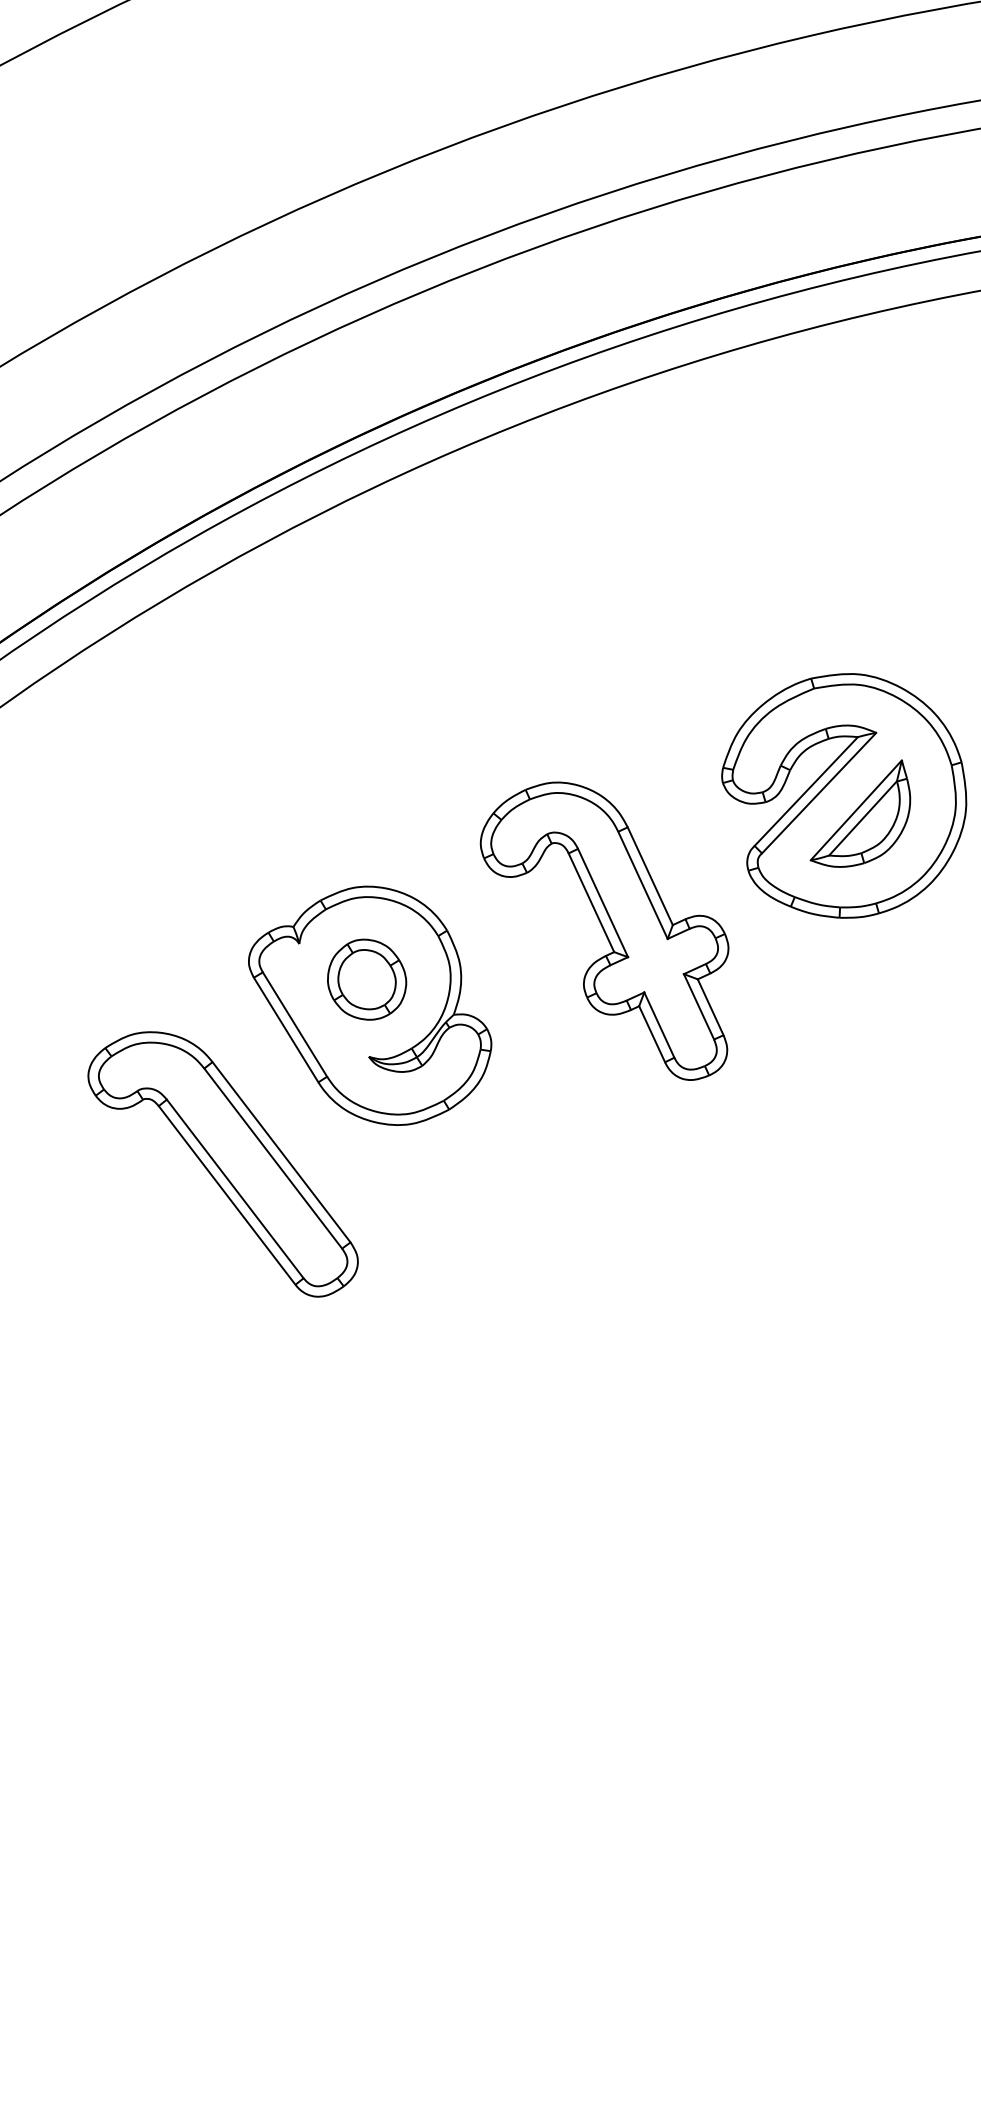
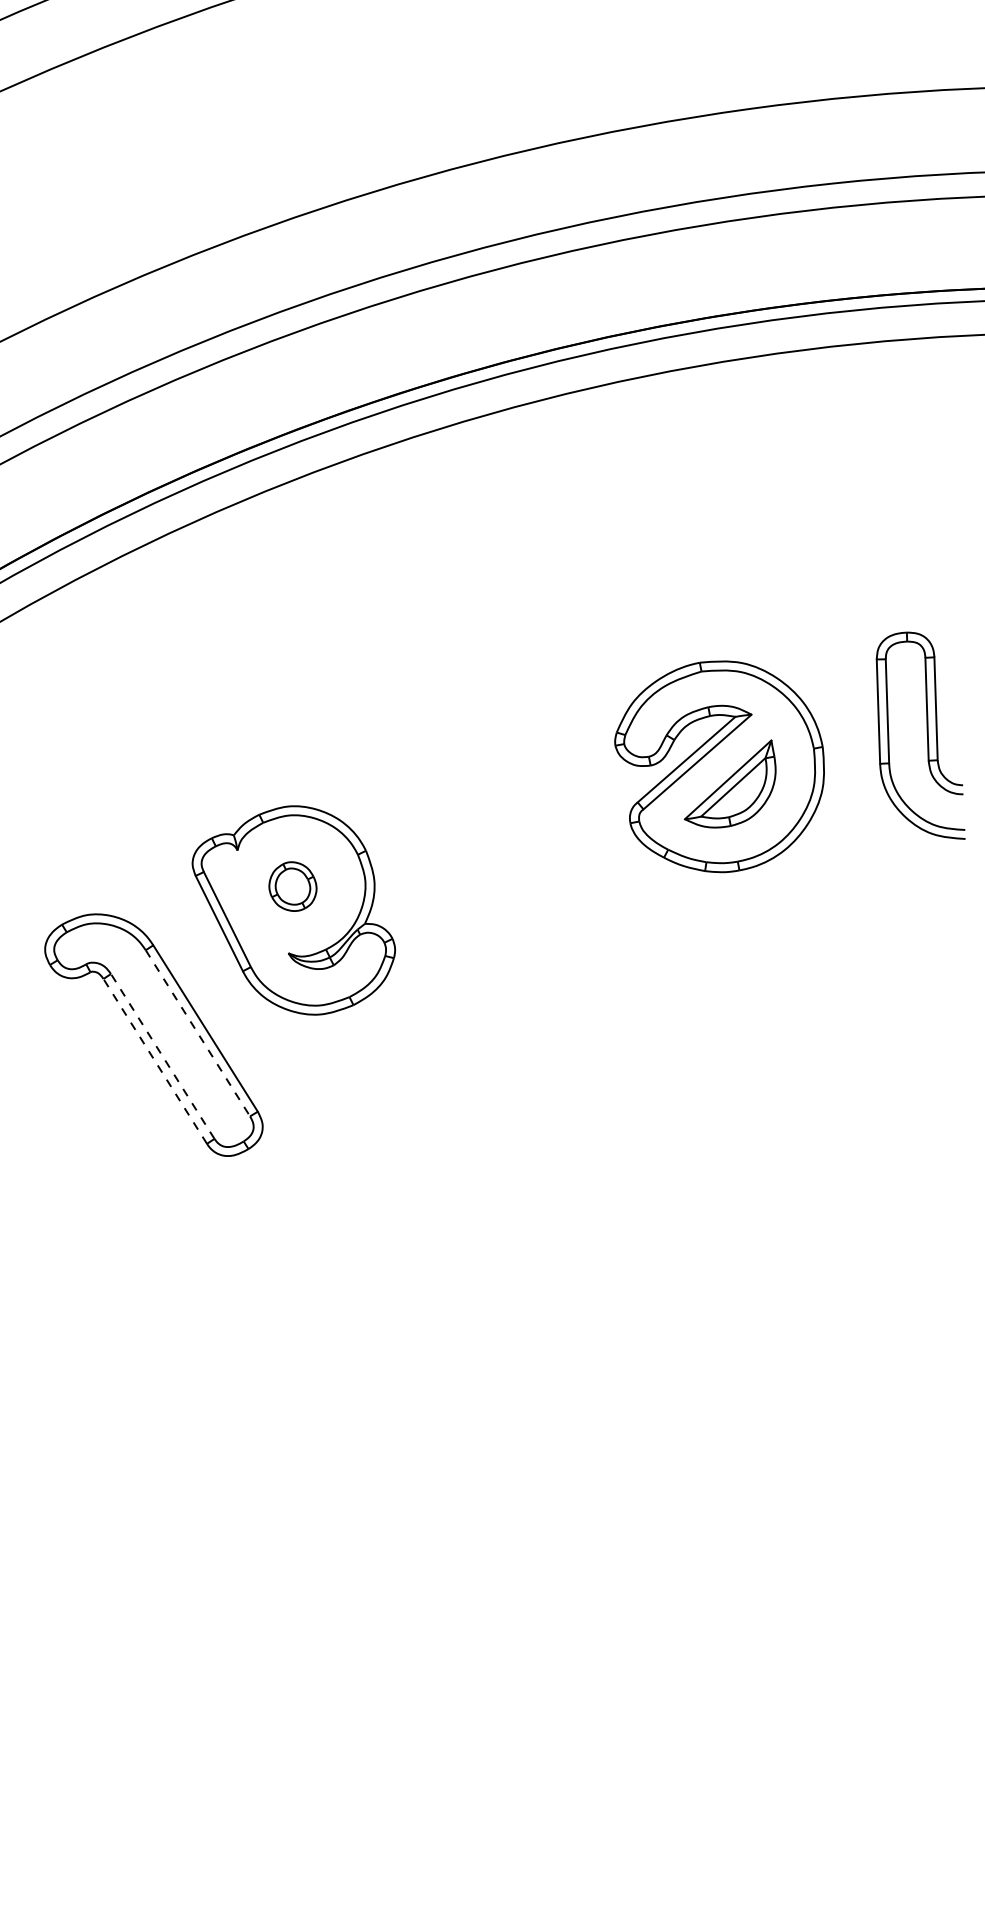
part: (607, 931) -> (504, 864), removed
part: (366, 979) -> (292, 886), size x0.7
line: (273, 1158) -> (198, 1033), solid -> dashed
line: (234, 1189) -> (162, 1056), solid -> dashed
line: (227, 1195) -> (155, 1061), solid -> dashed

